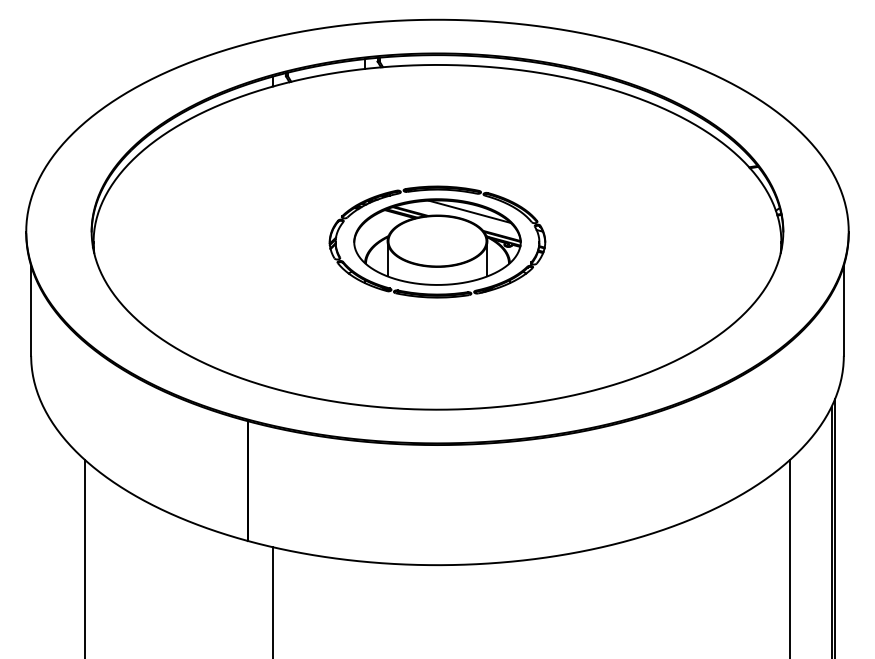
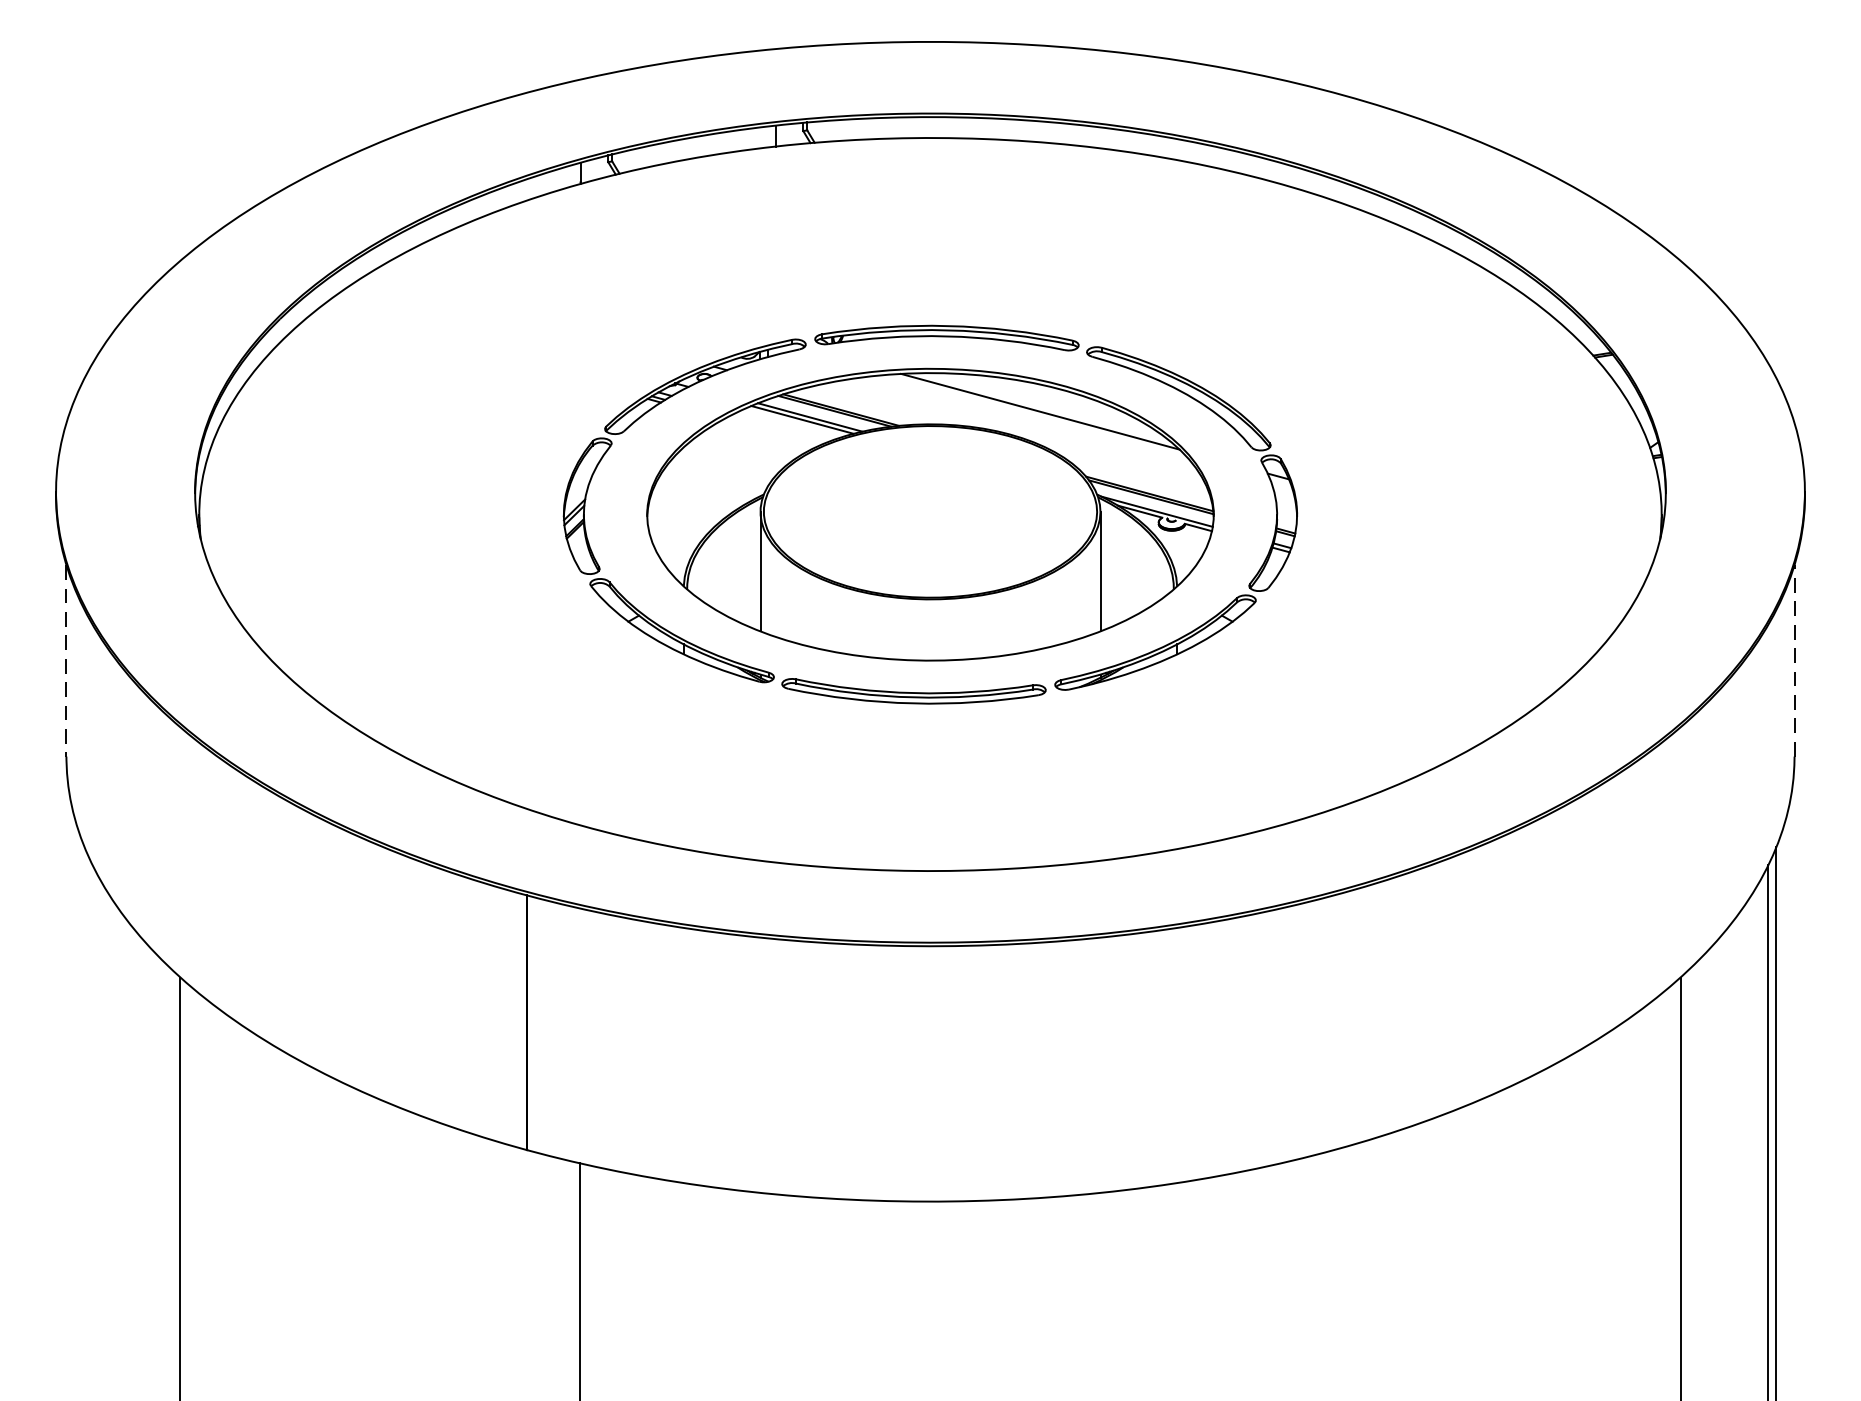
part: (437, 241) -> (930, 513), size x1.6
line: (843, 310) -> (1793, 660), solid -> dashed
line: (31, 311) -> (67, 662), solid -> dashed

